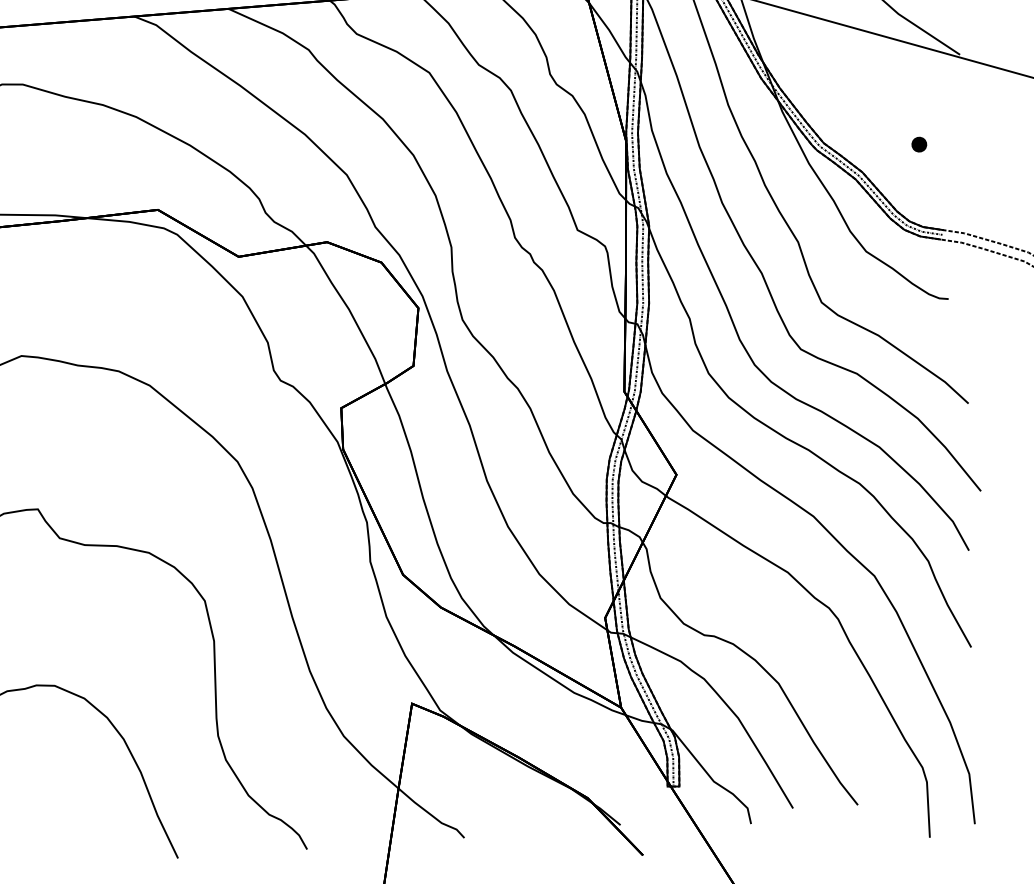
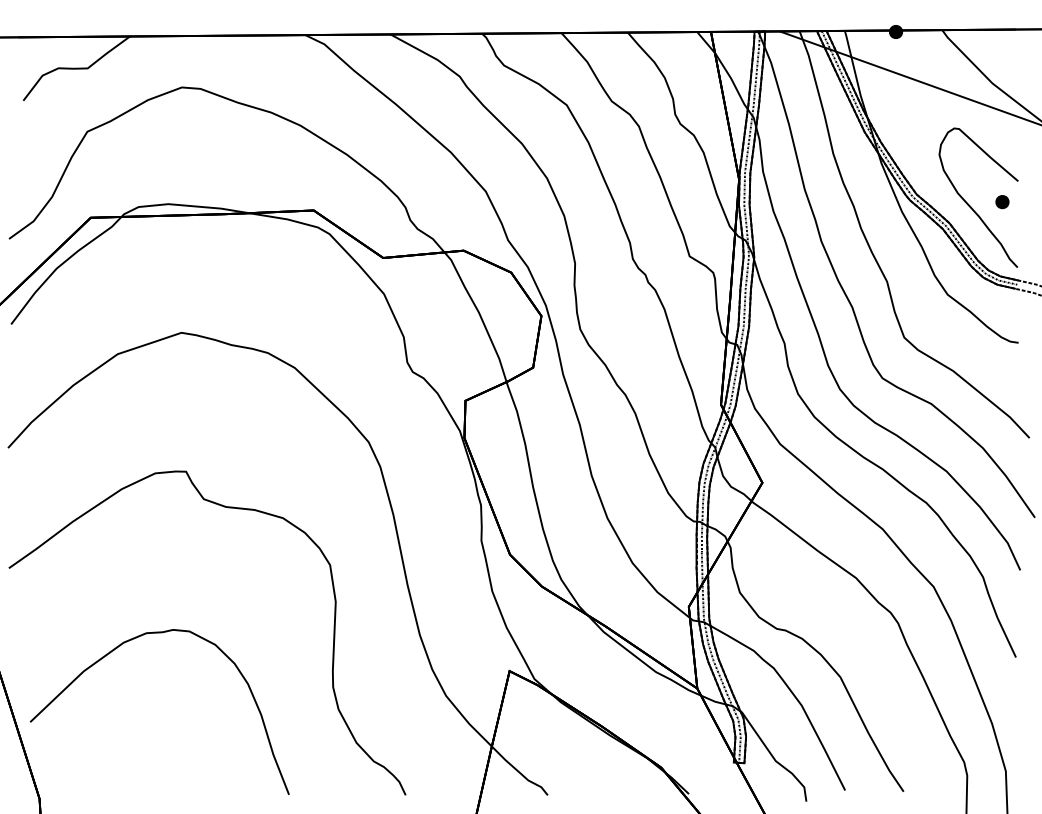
curve: (884, 151) -> (970, 205), added

